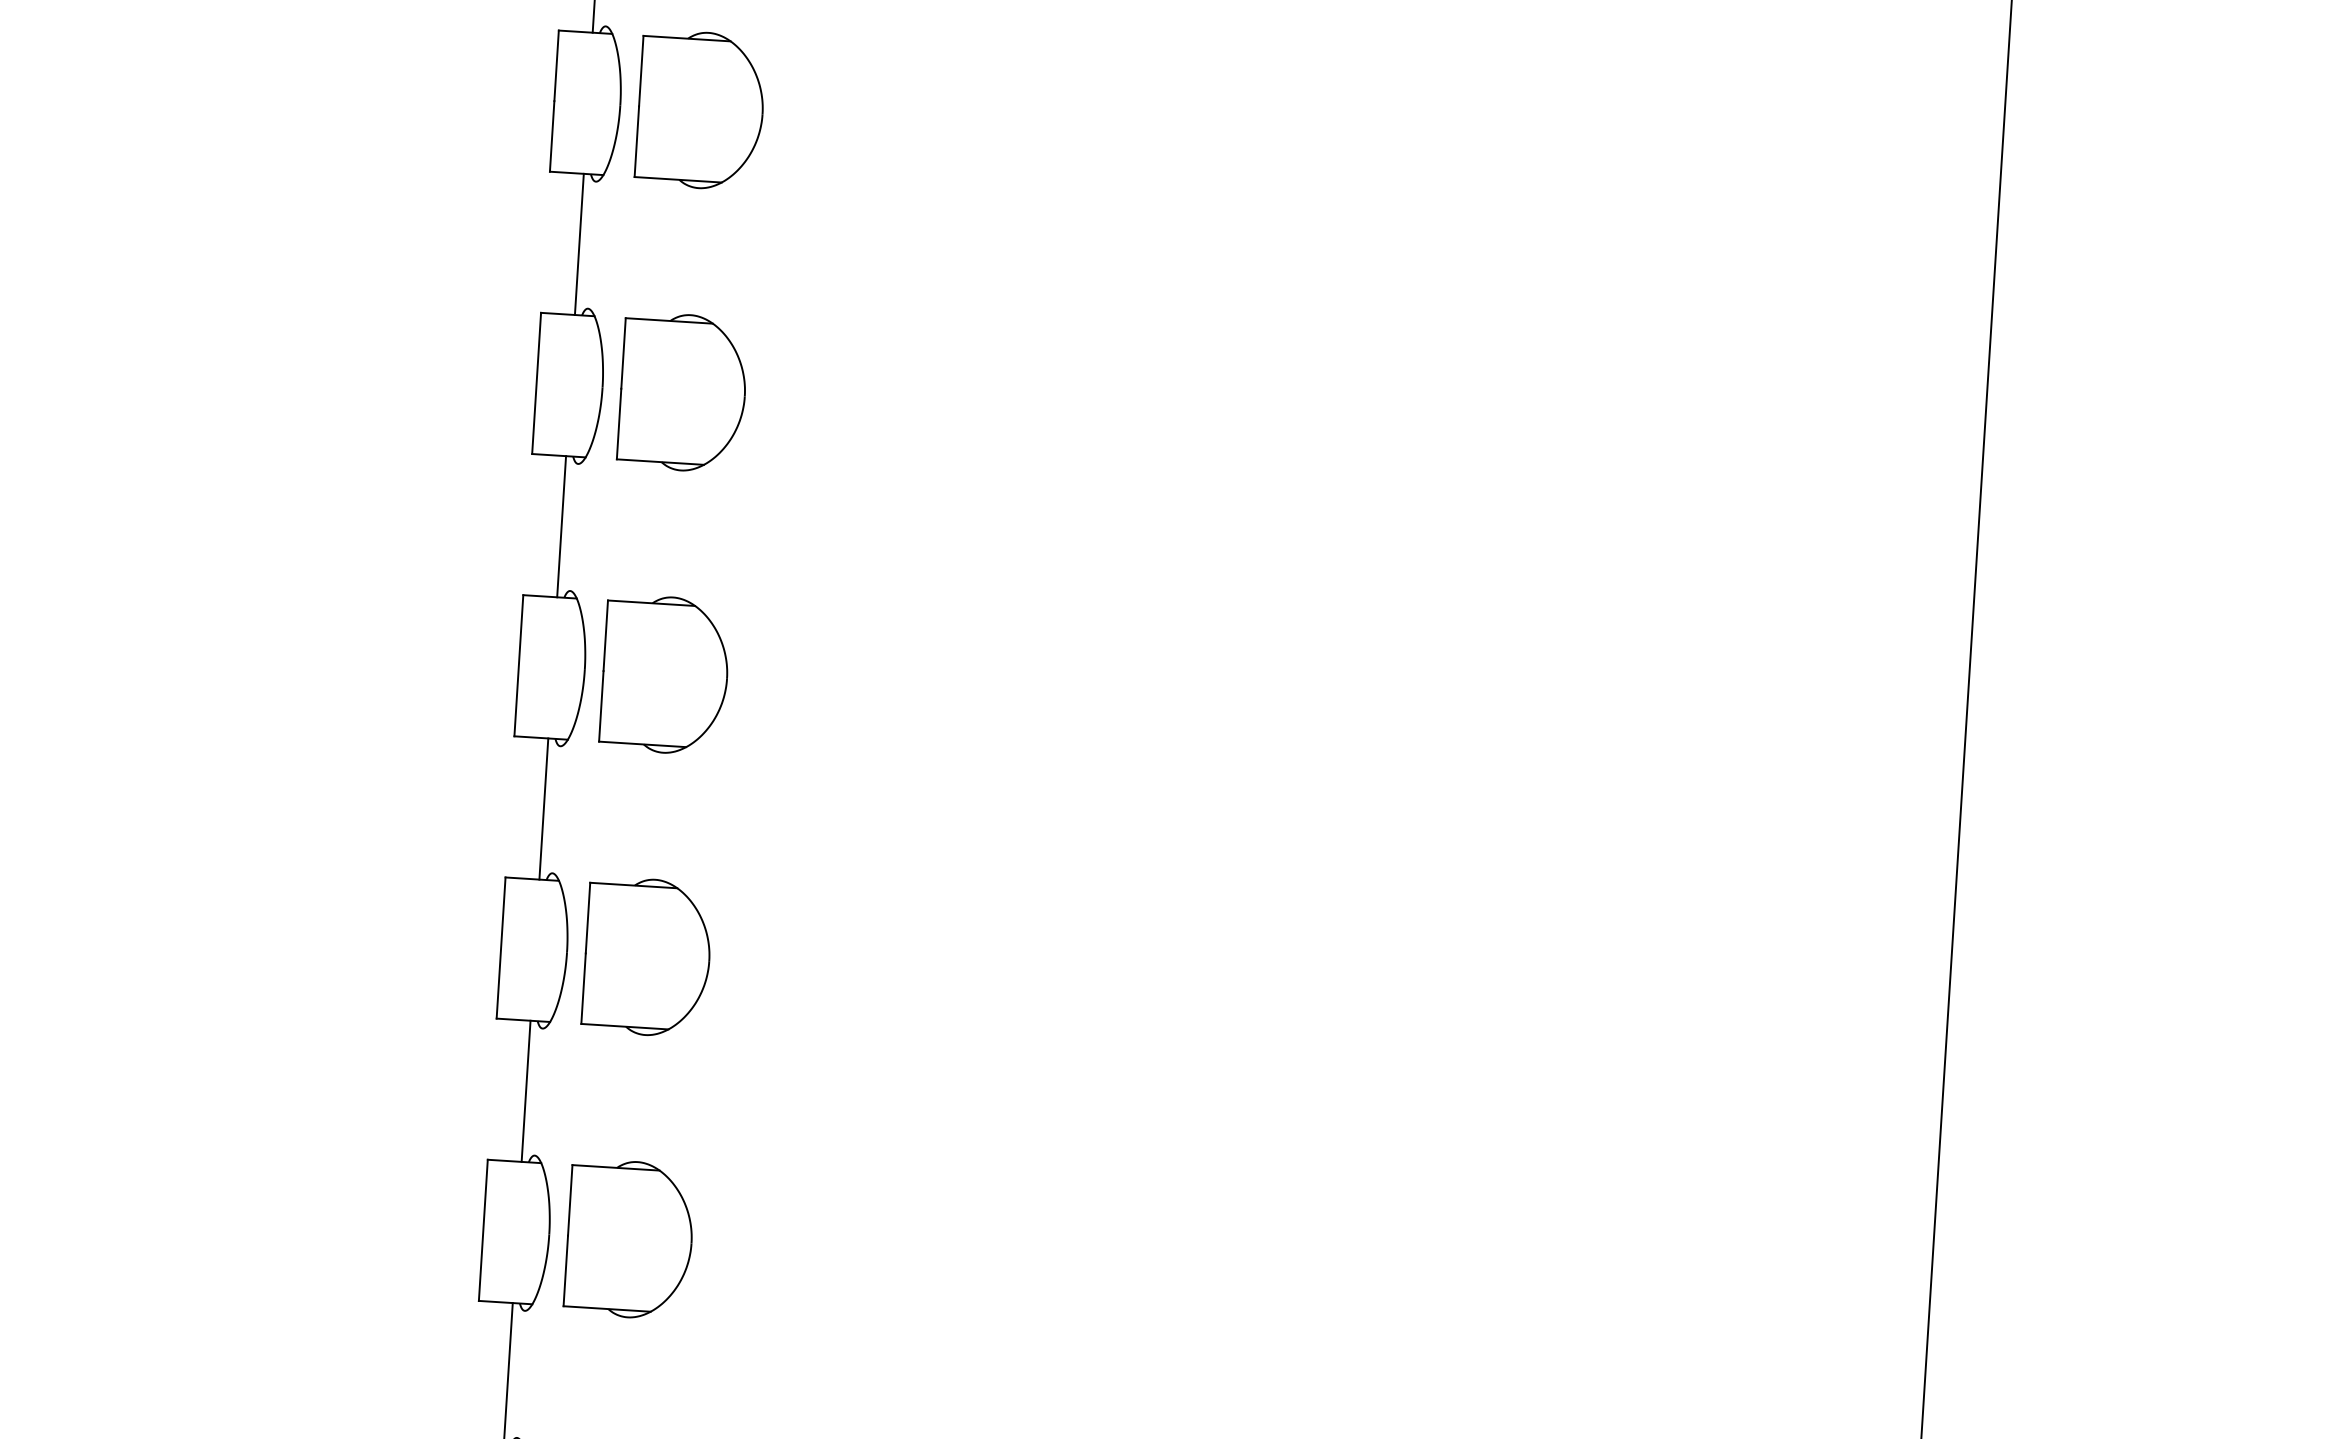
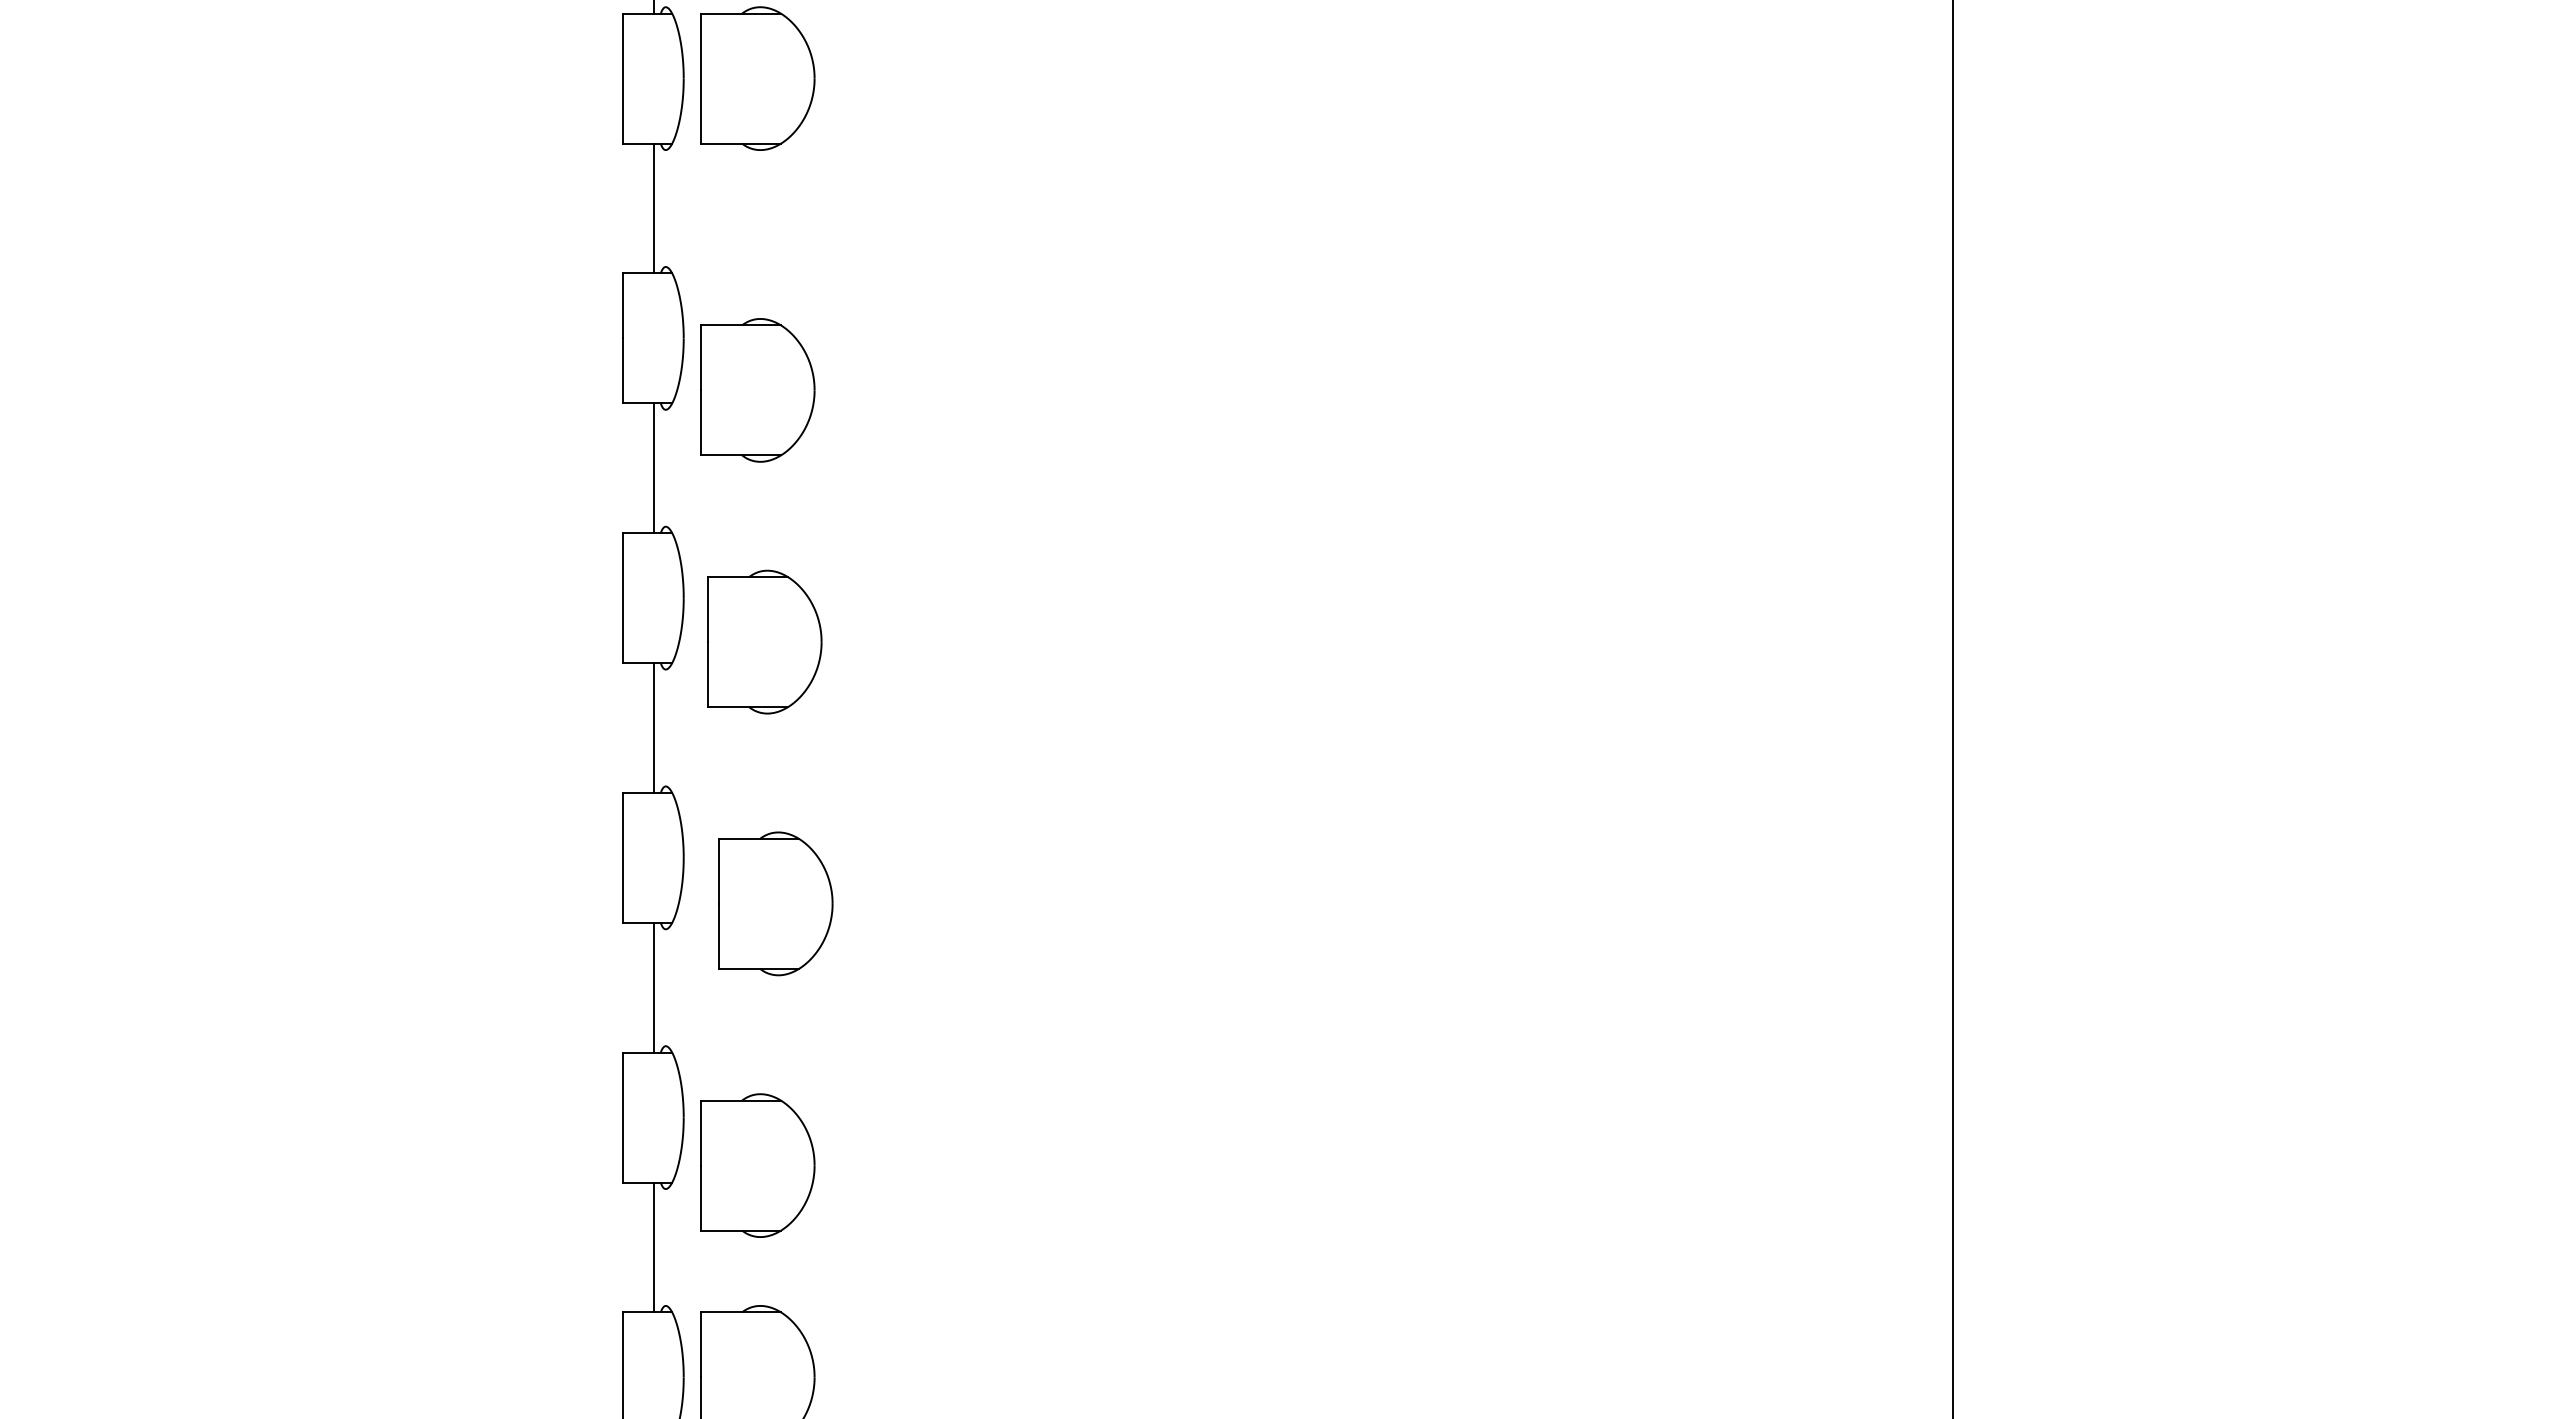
part: (700, 110) -> (757, 390), moved
part: (682, 391) -> (764, 641), moved
part: (665, 674) -> (775, 903), moved
part: (647, 957) -> (757, 1165), moved

